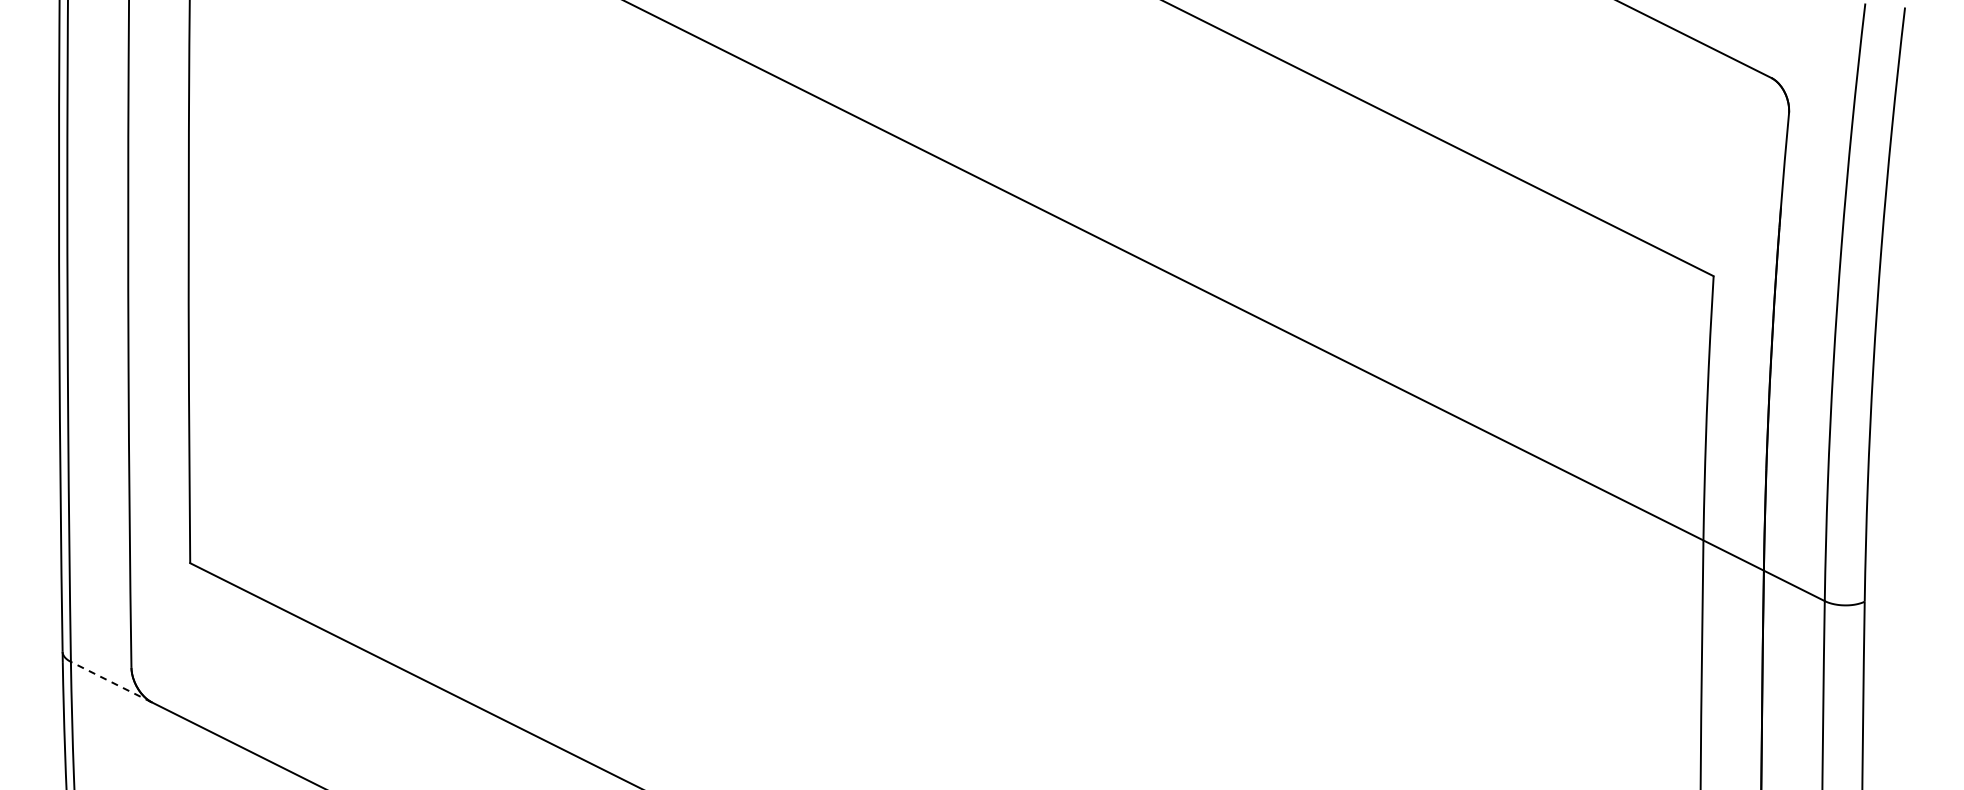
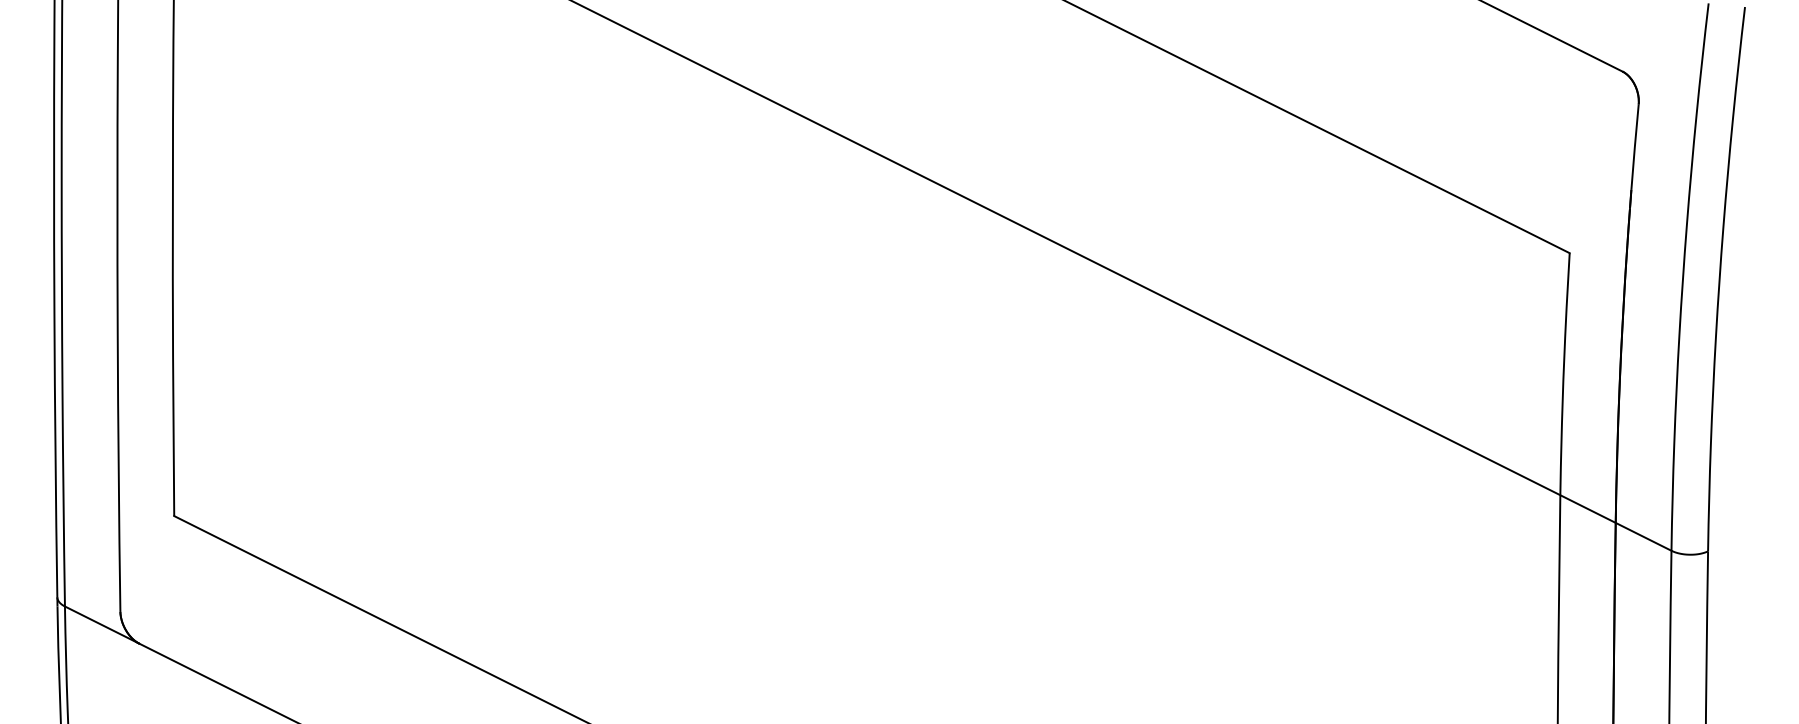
line: (111, 681) -> (102, 624), dashed -> solid

